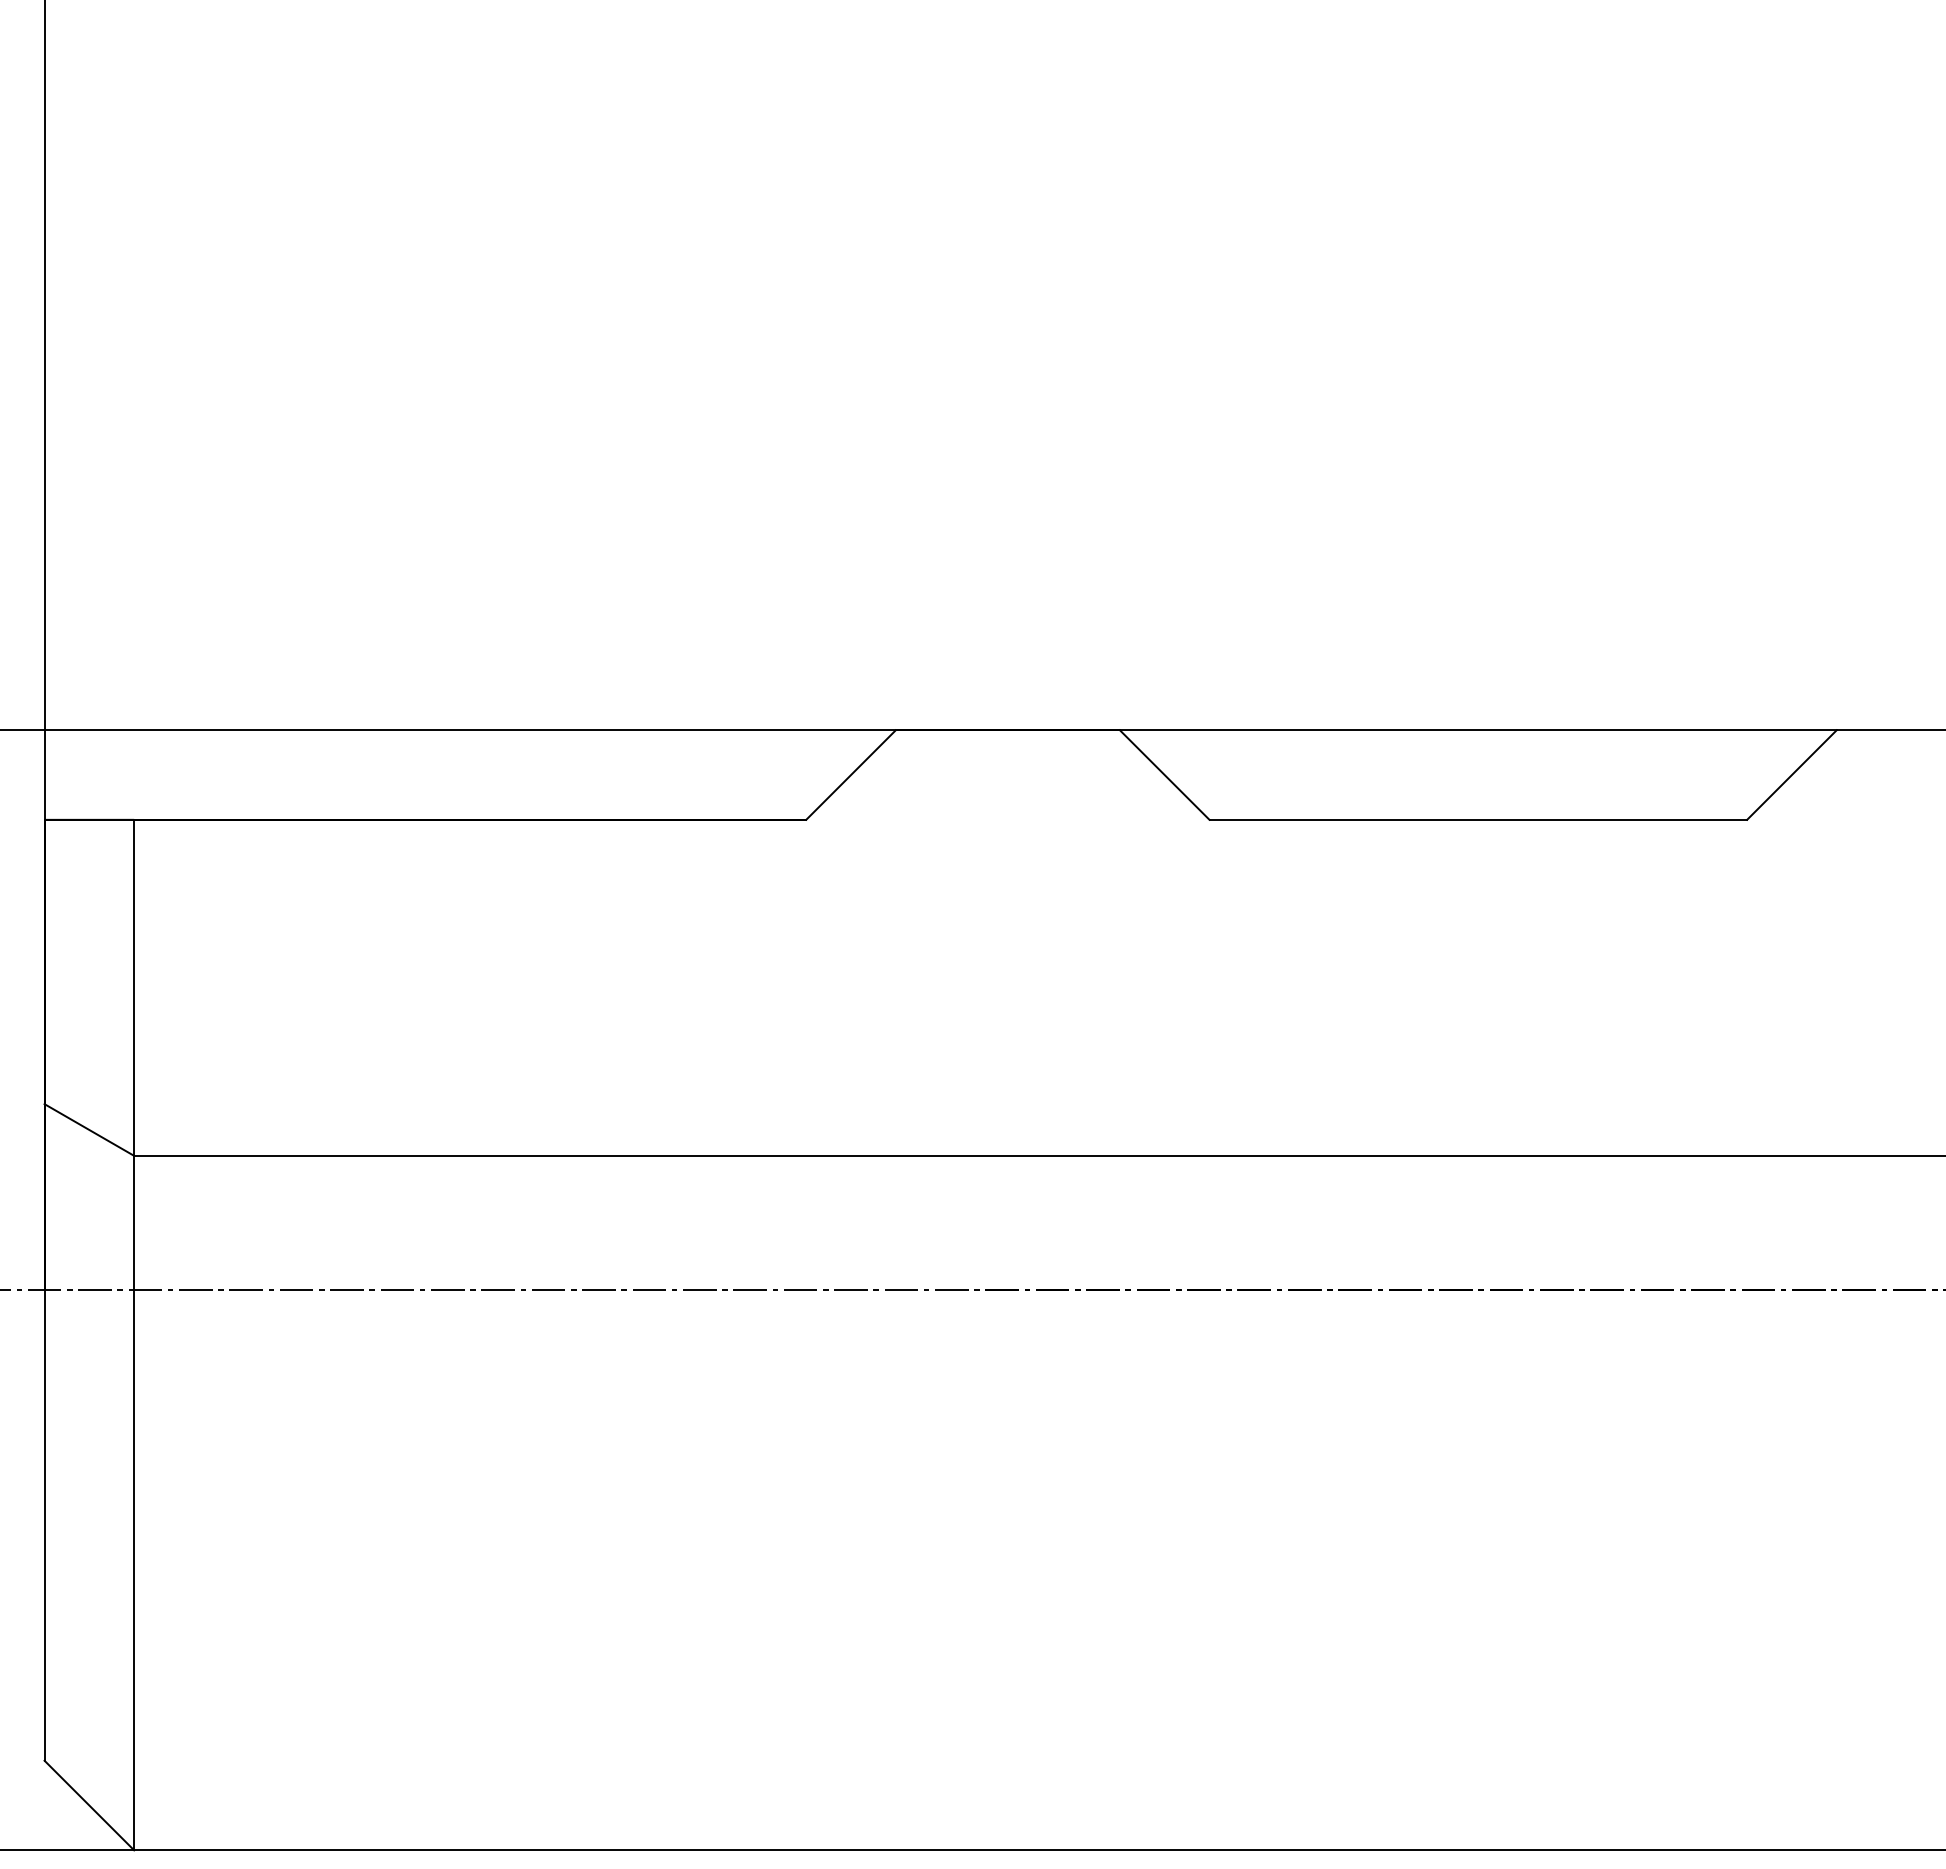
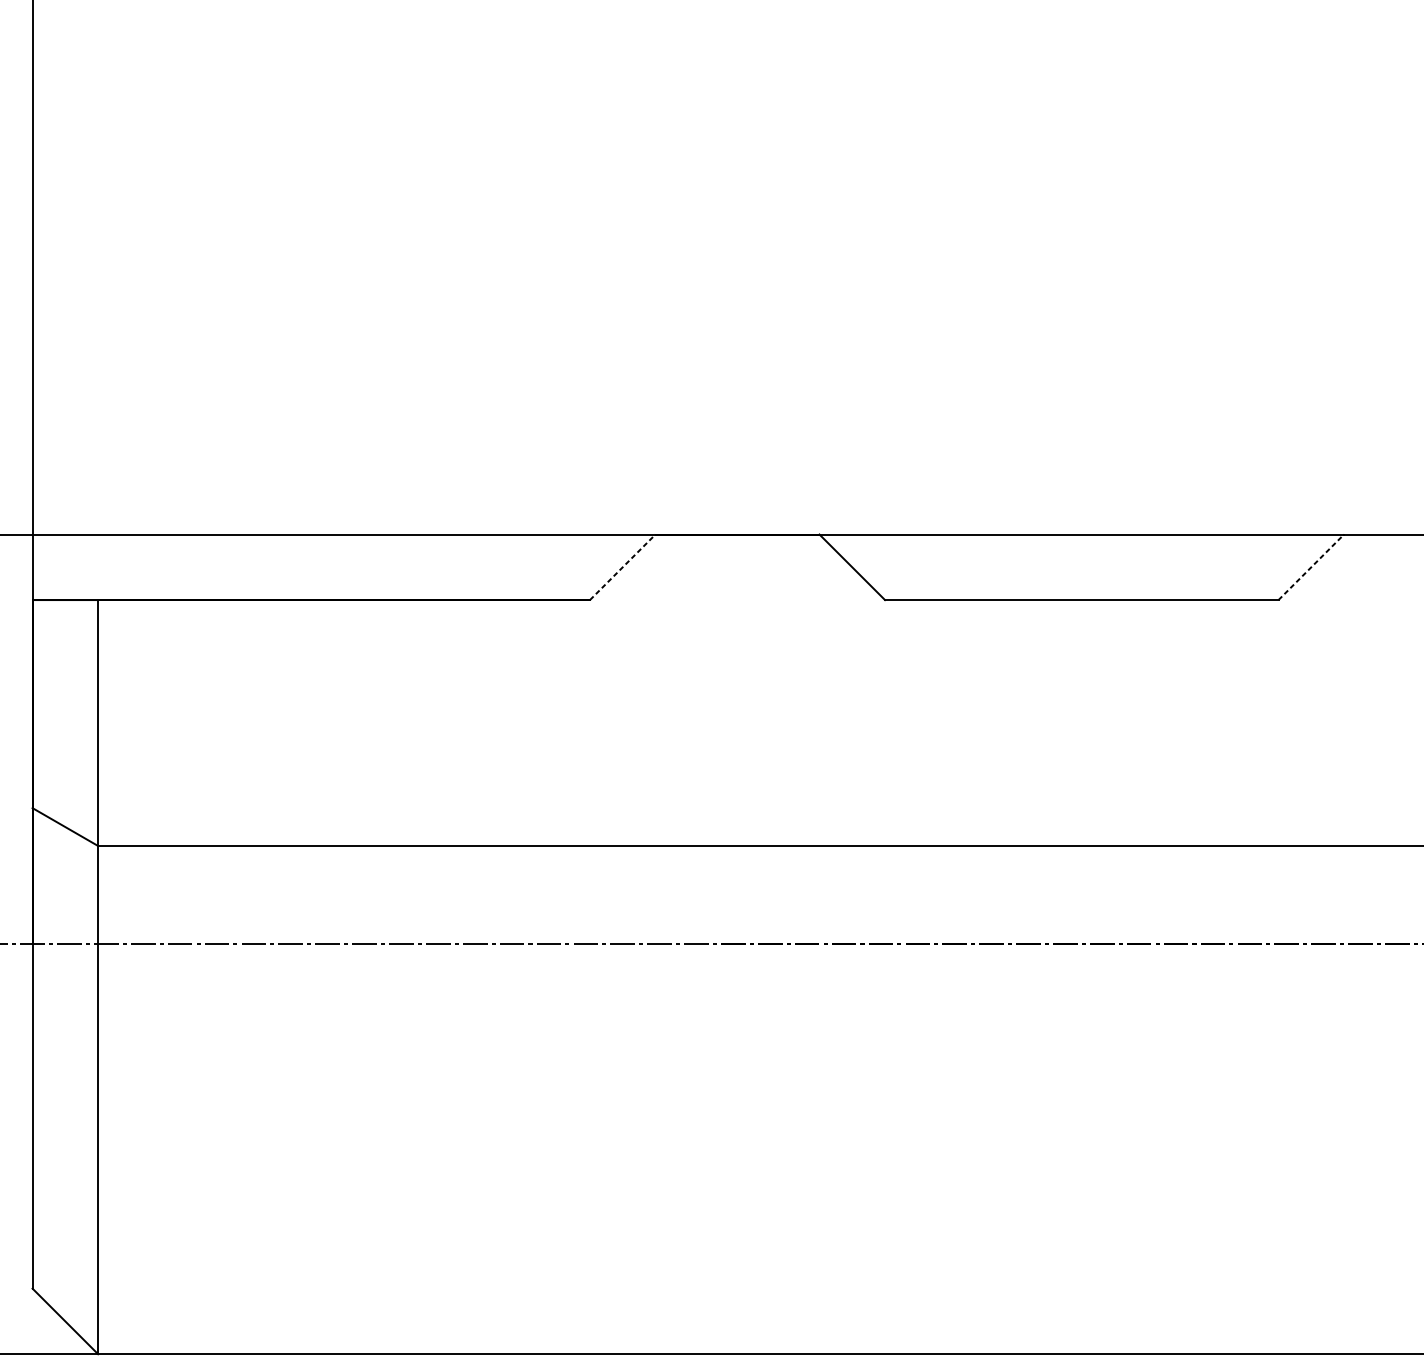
line: (851, 774) -> (623, 566), solid -> dashed
line: (1792, 774) -> (1311, 566), solid -> dashed

